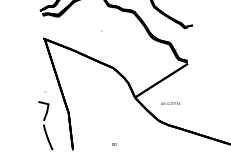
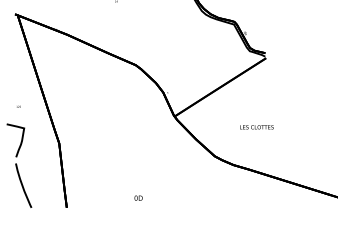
text: (170, 103) -> (256, 127), moved

